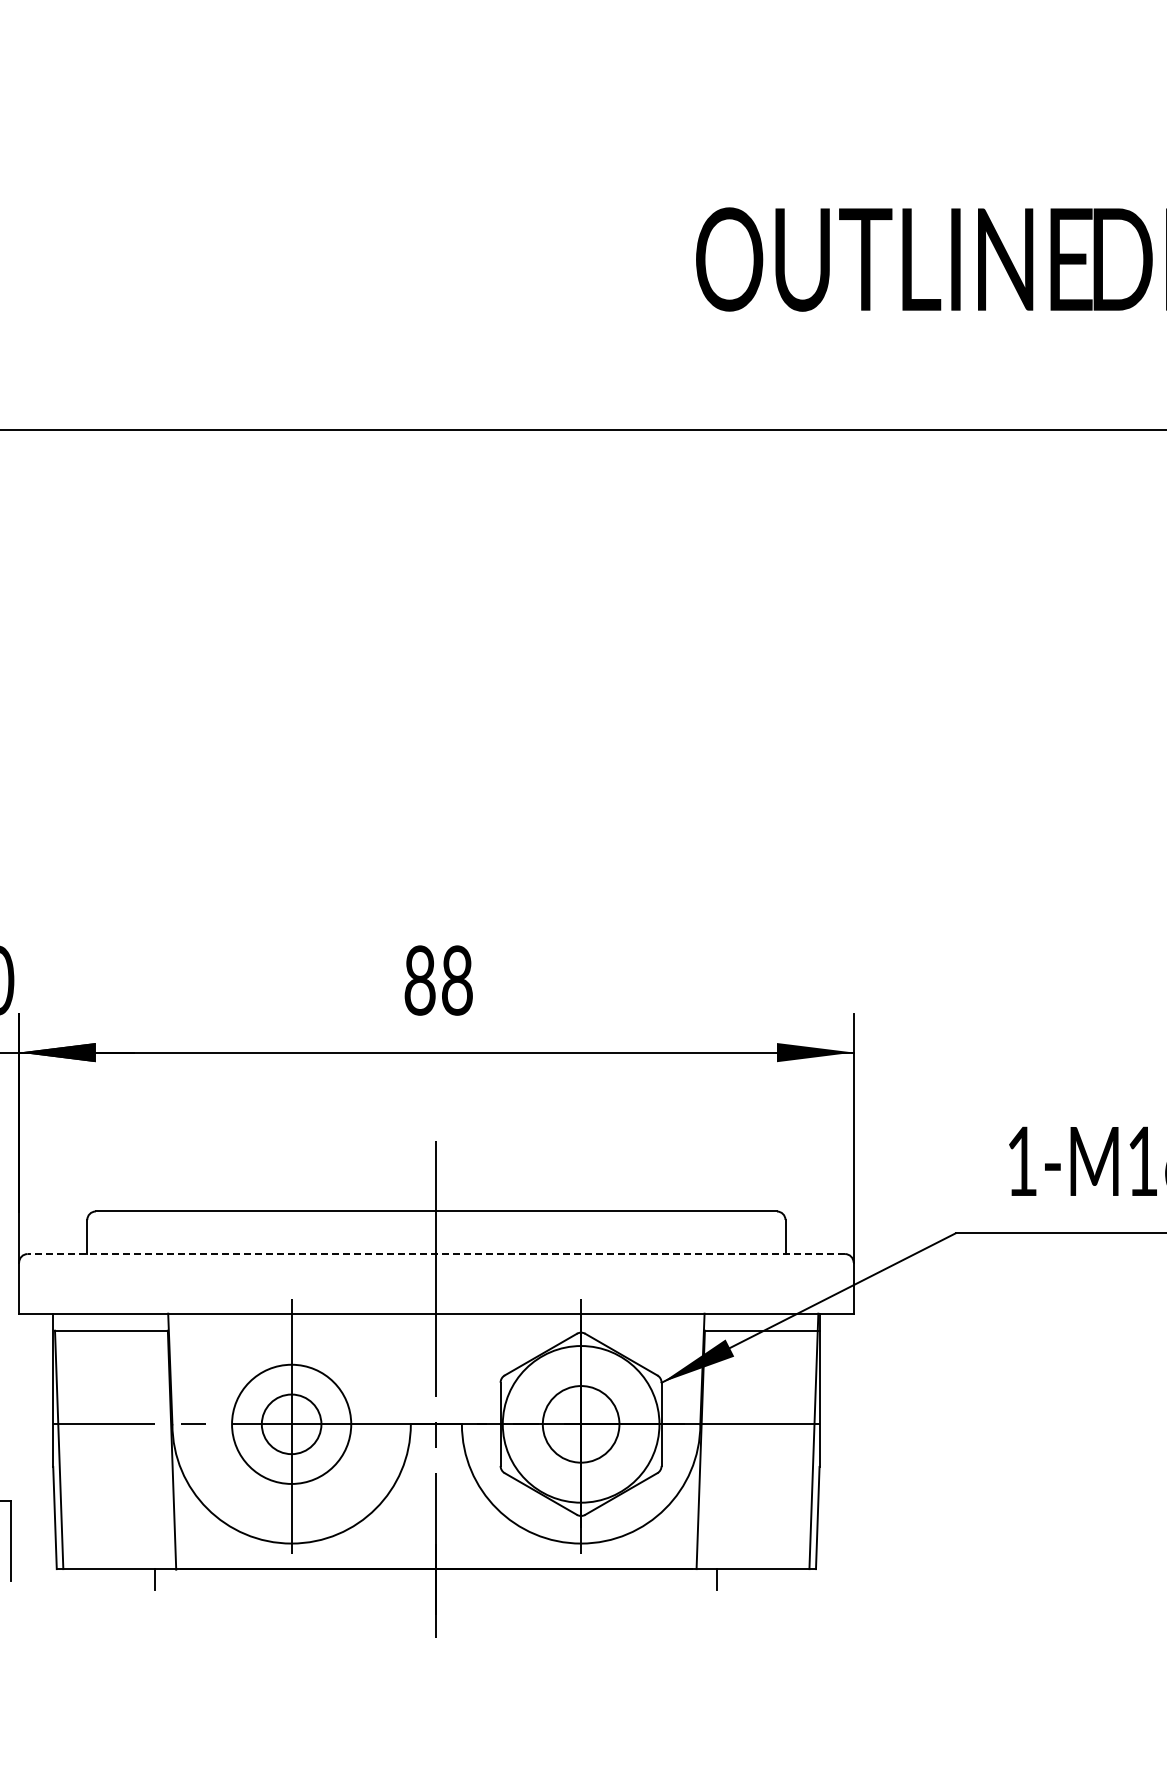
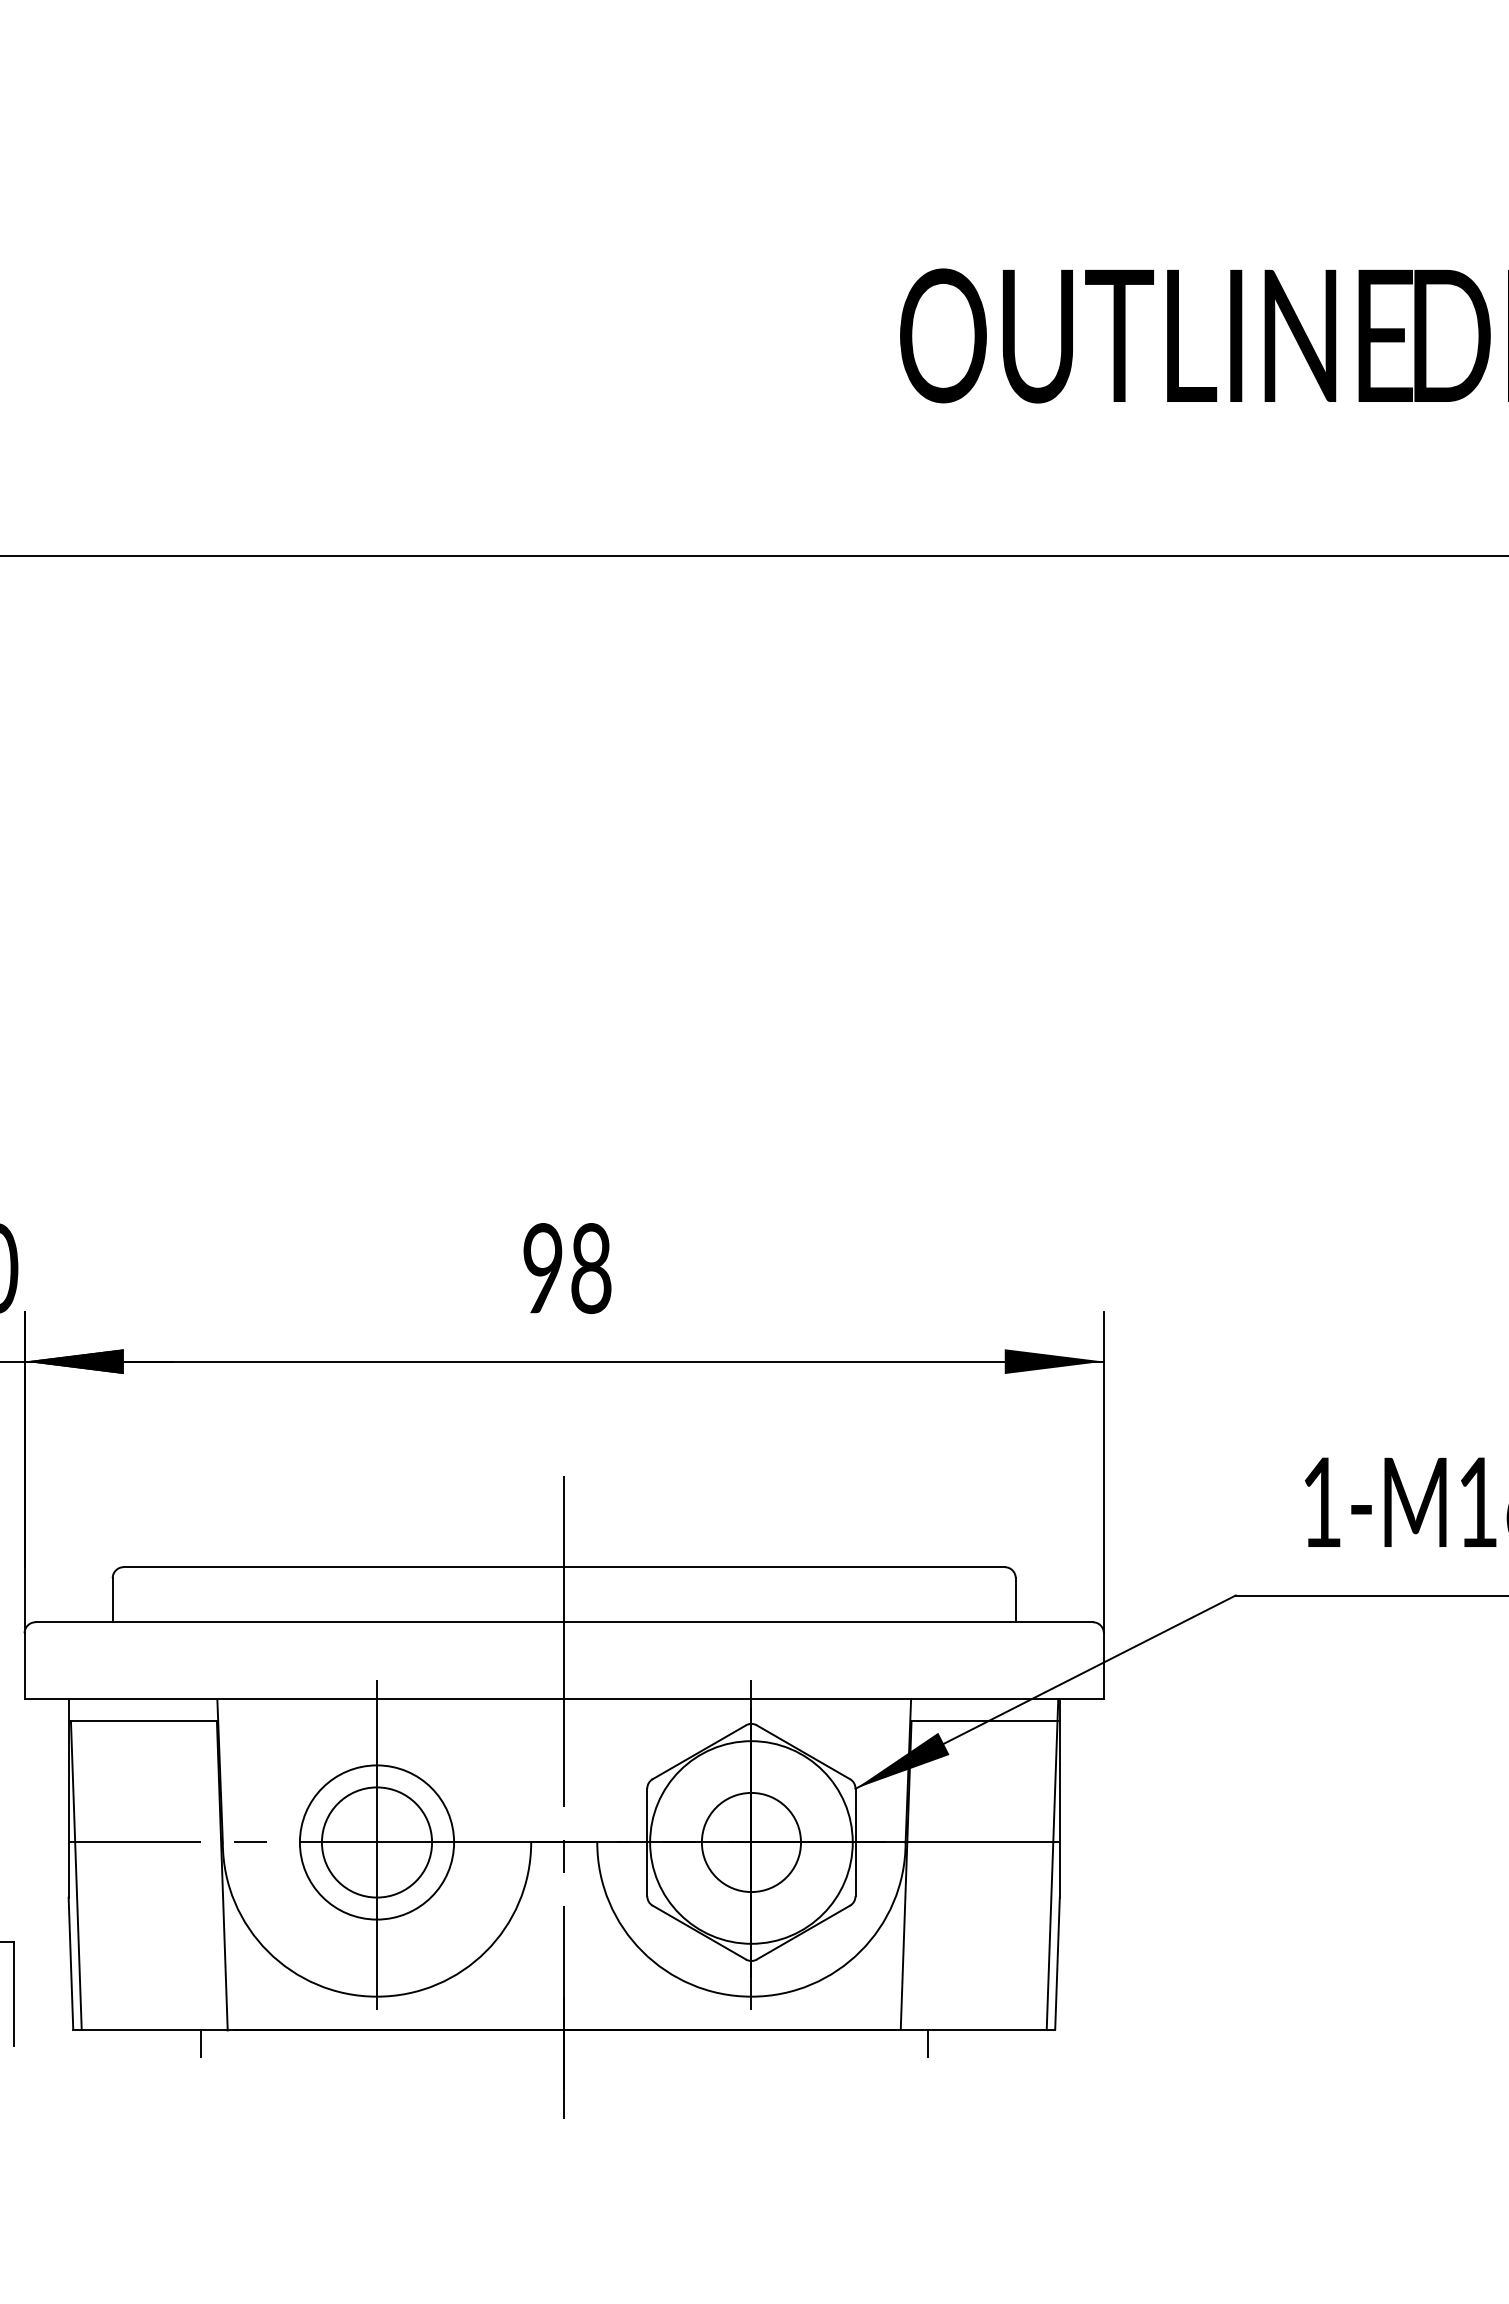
text: (419, 981) -> (542, 1269), 88 -> 98
line: (436, 1254) -> (564, 1622), dashed -> solid
circle: (291, 1423) -> (376, 1841), size x1.43

